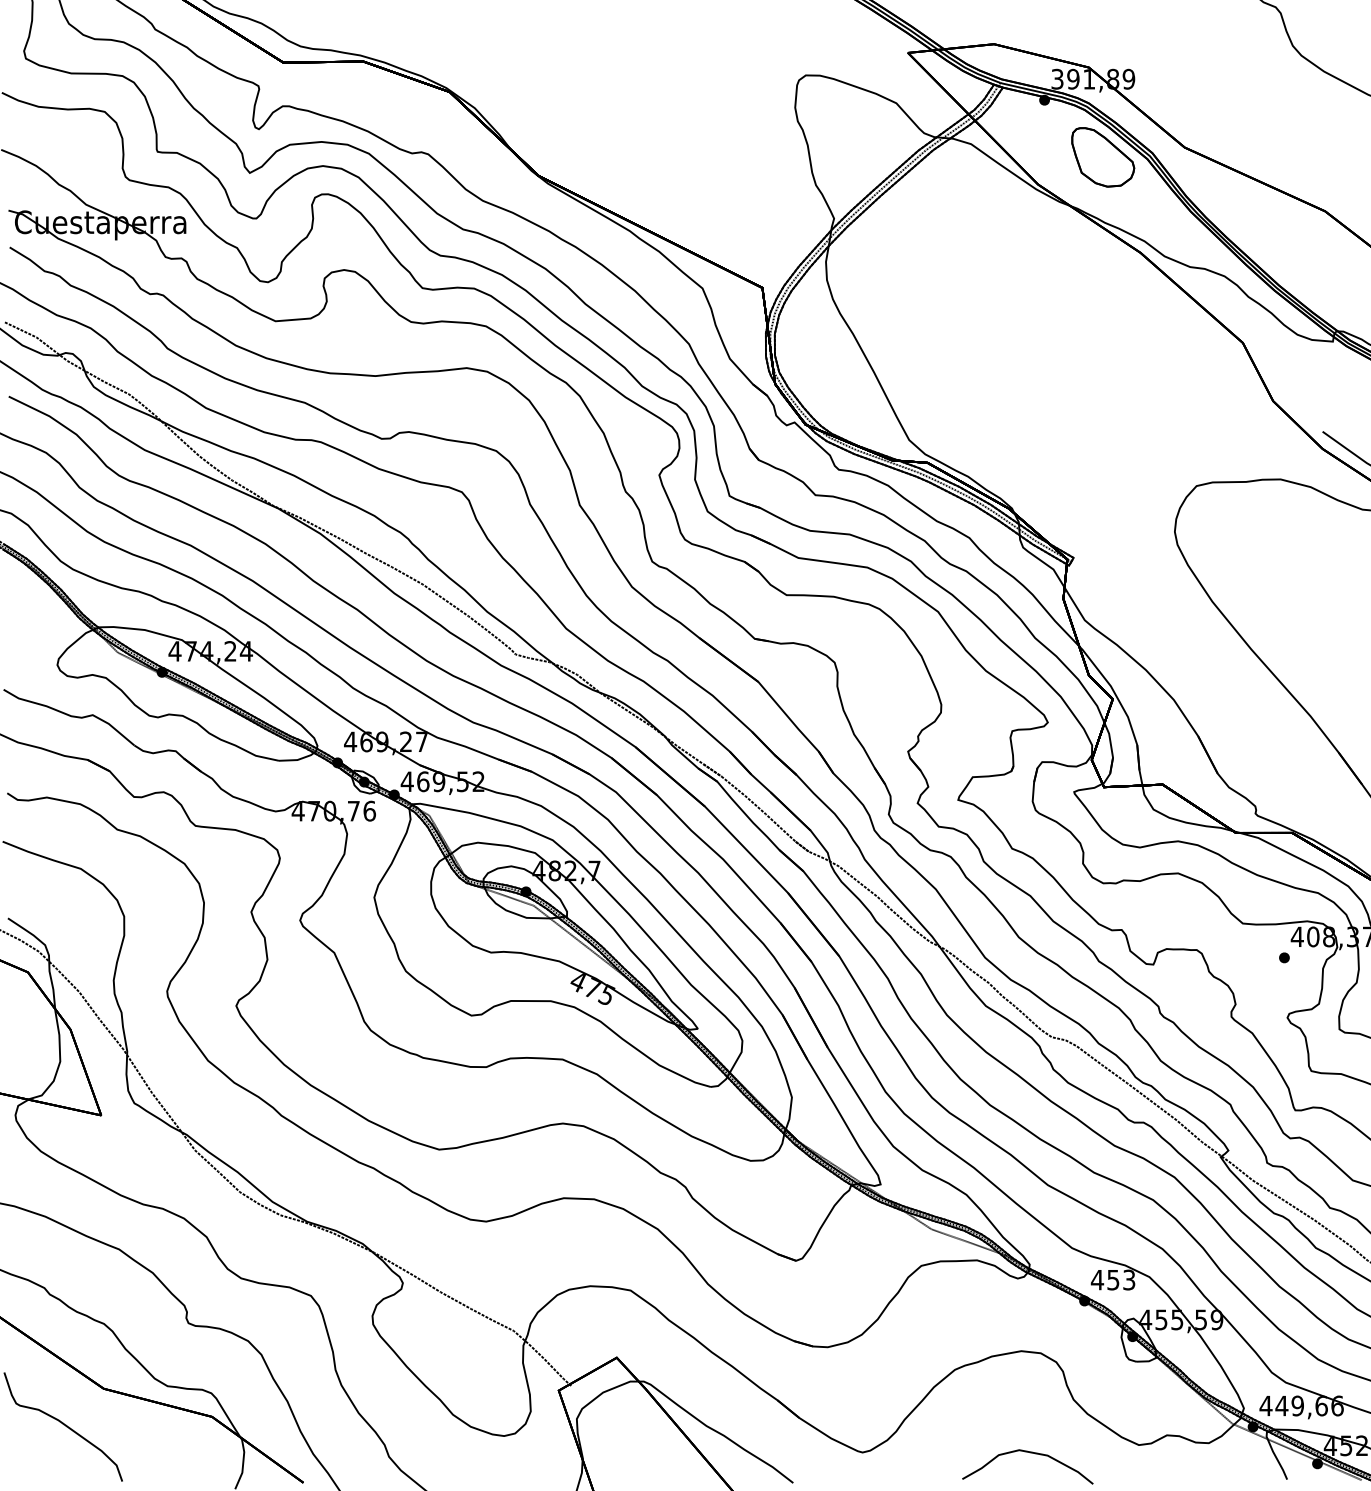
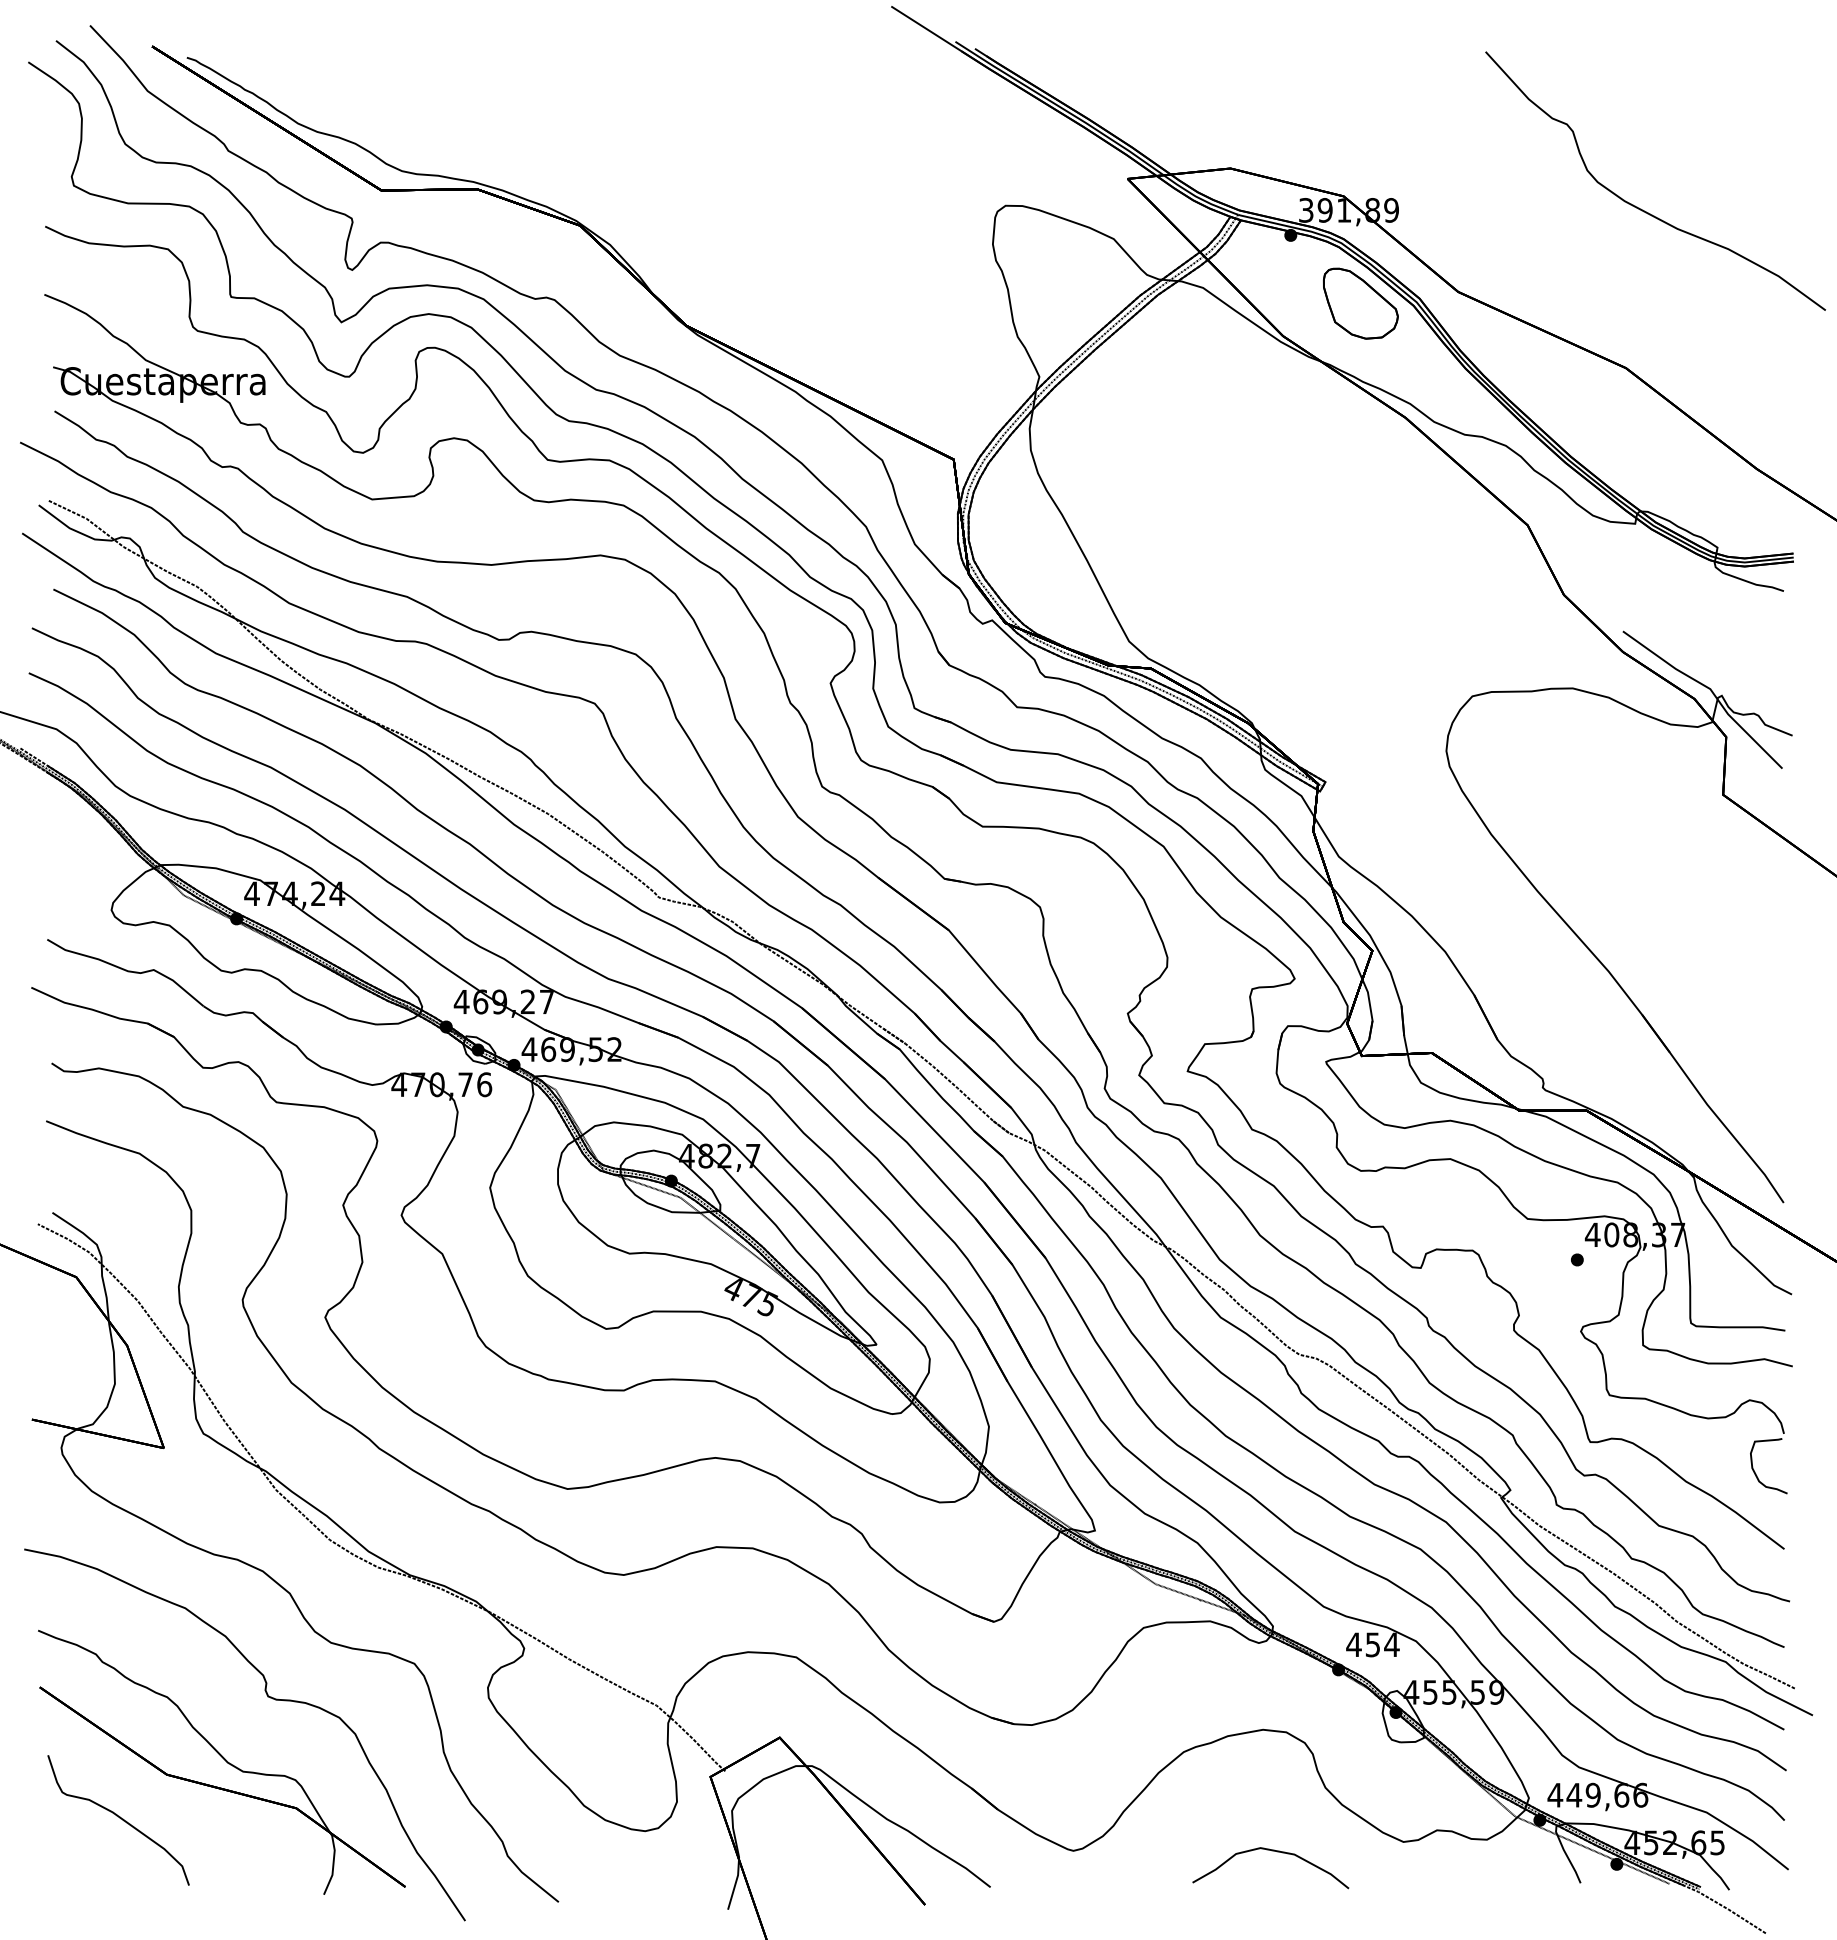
text: (1128, 1279) -> (1391, 1644), 453 -> 454

